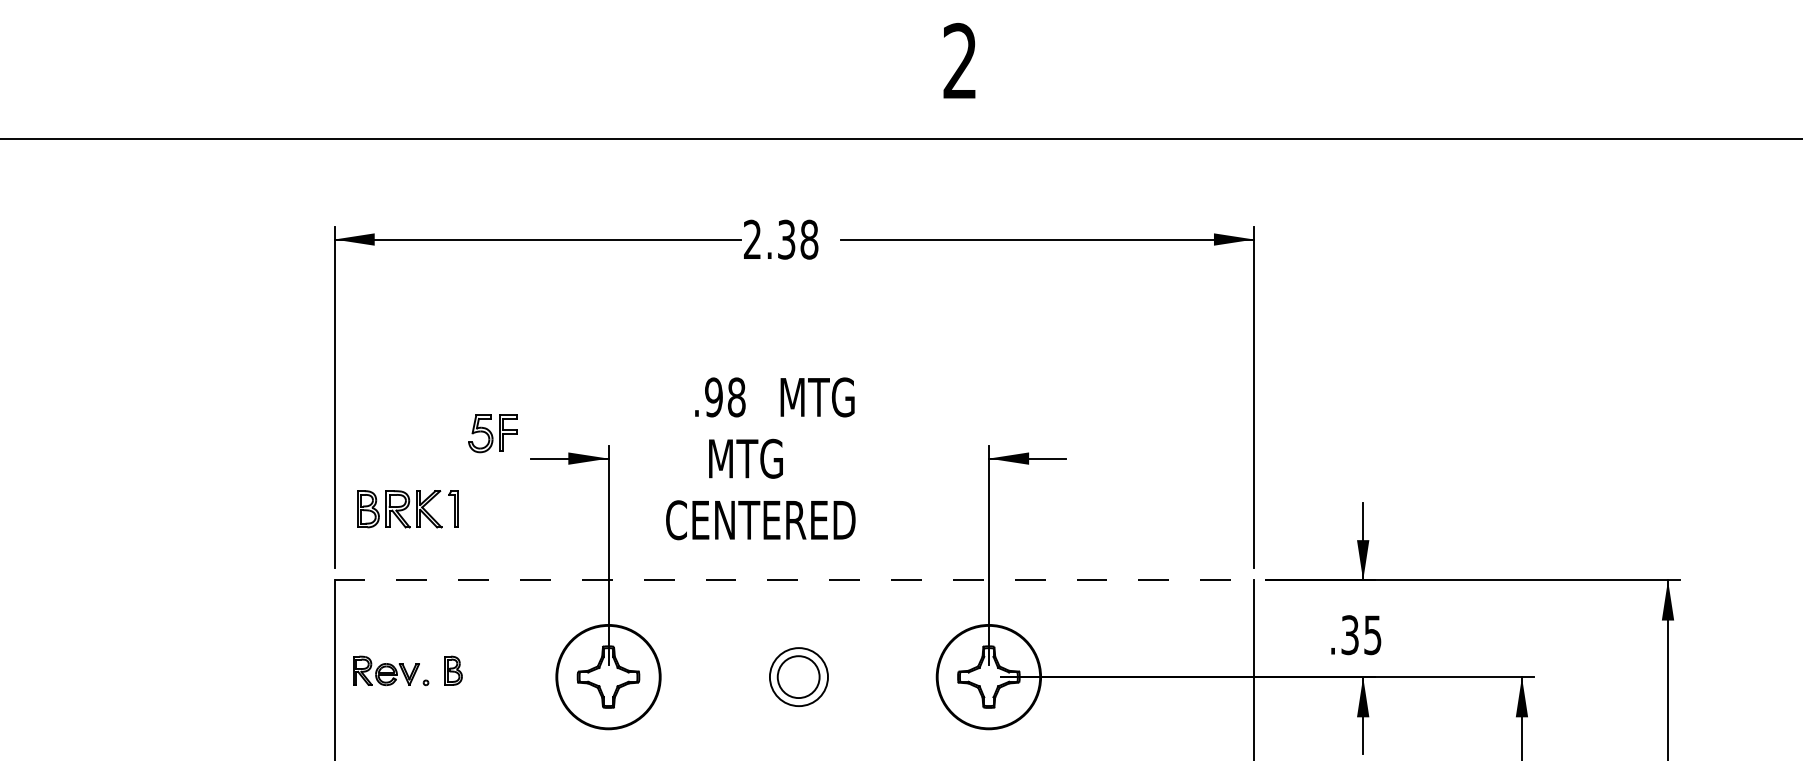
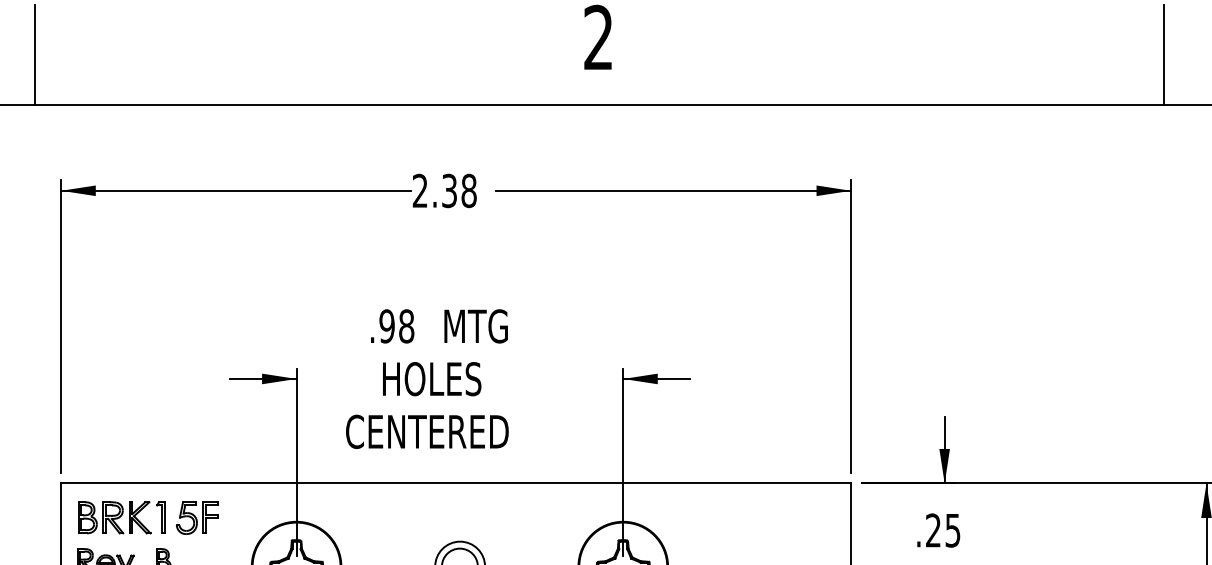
line: (304, 81) -> (35, 55), added
line: (1618, 81) -> (1163, 55), added
part: (492, 433) -> (196, 517), moved
text: (767, 458) -> (433, 378), MTG -> HOLES
part: (407, 509) -> (121, 517), moved
line: (794, 580) -> (456, 483), dashed -> solid
text: (1349, 635) -> (932, 530), .35 -> .25

